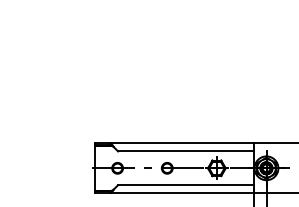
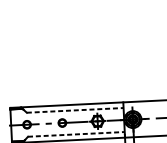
line: (186, 151) -> (75, 110), solid -> dashed
line: (186, 185) -> (76, 134), solid -> dashed

